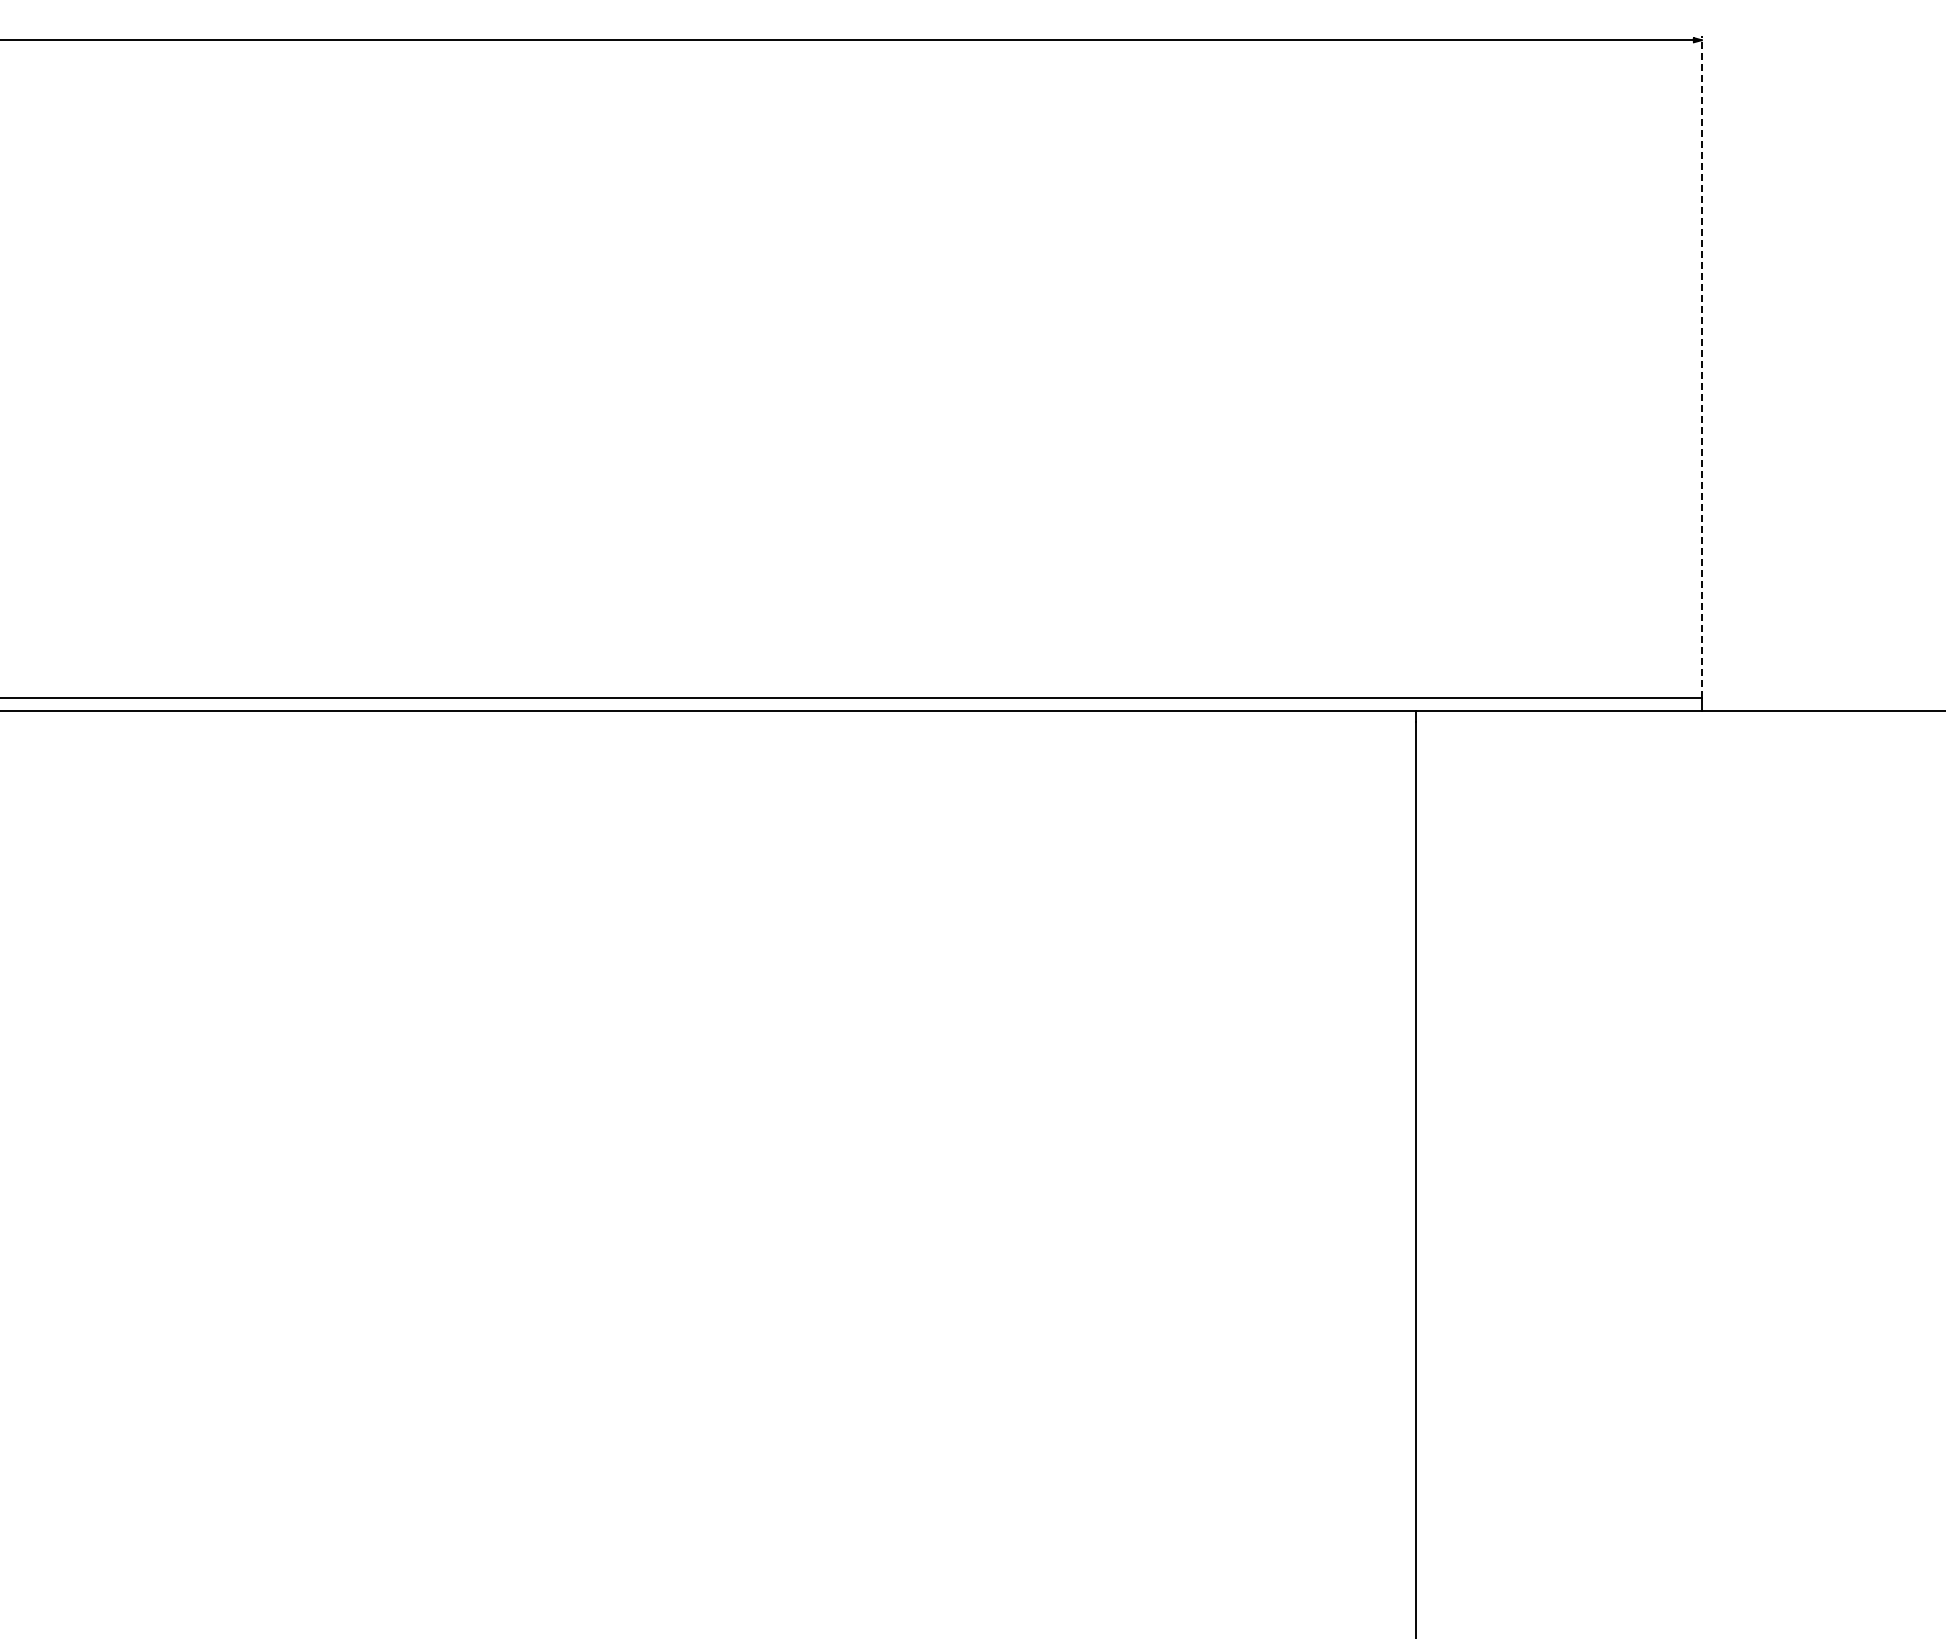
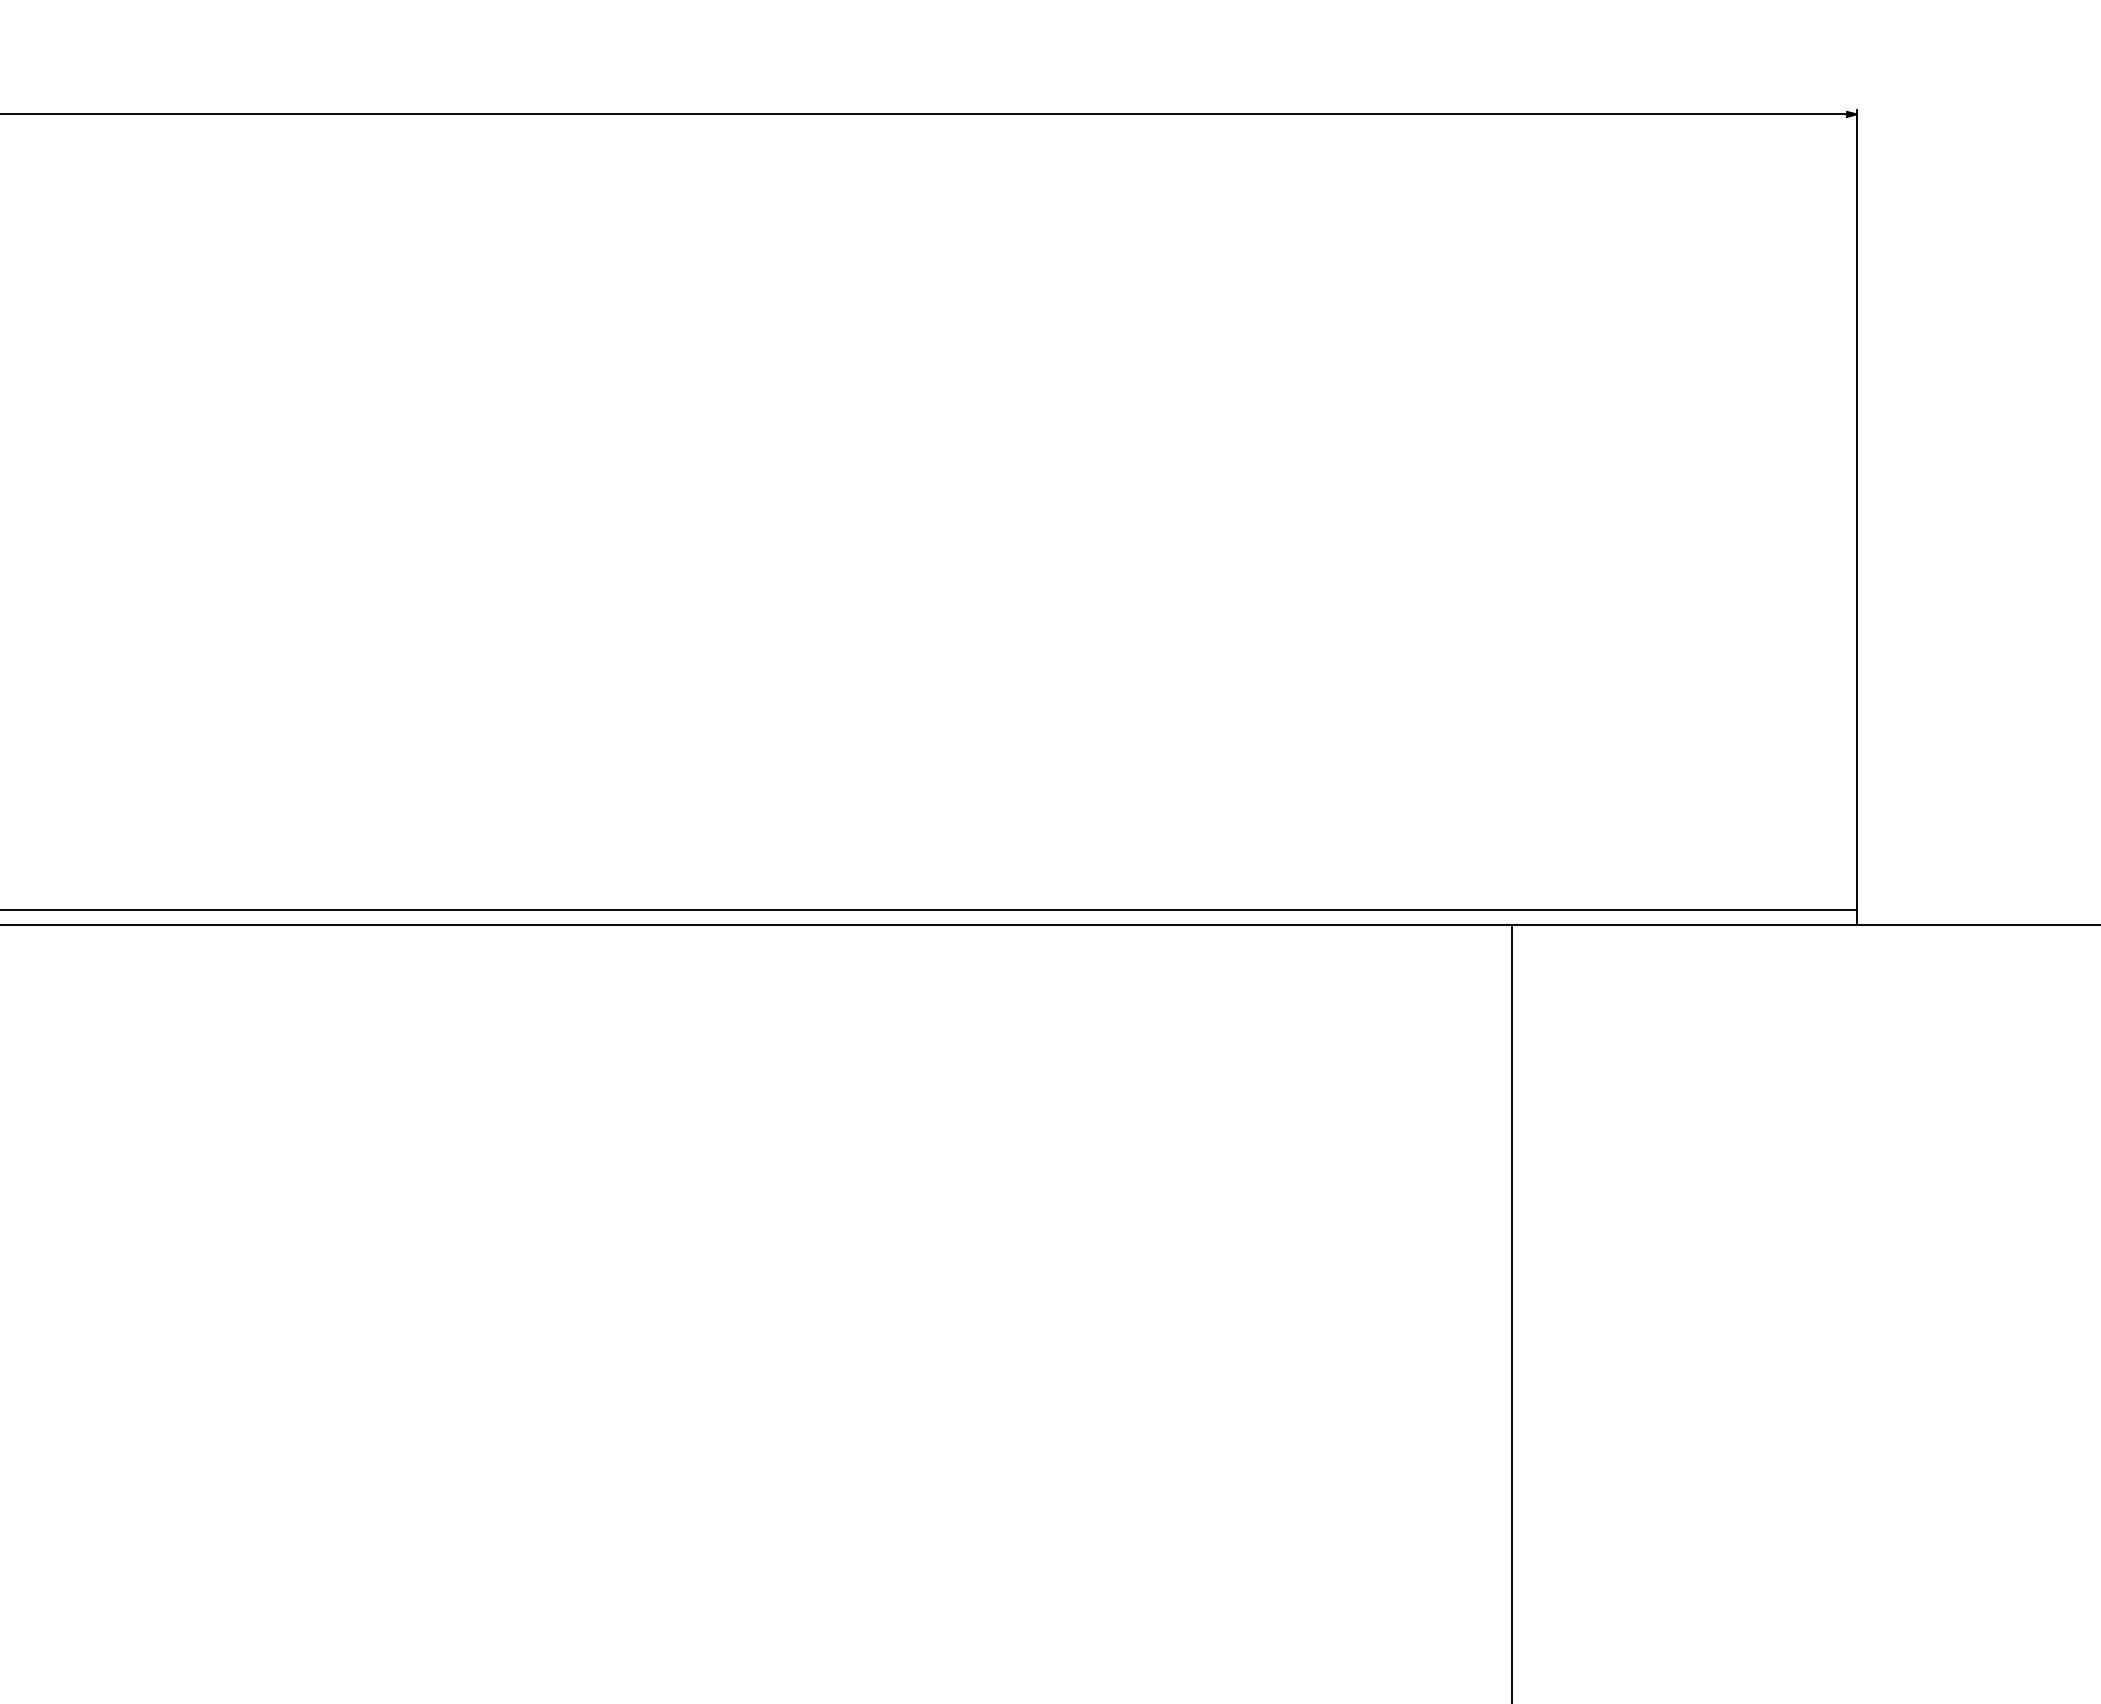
line: (1701, 366) -> (1856, 508), dashed -> solid

